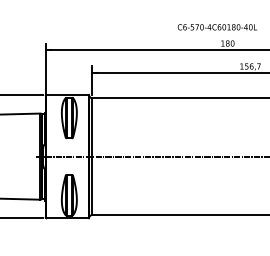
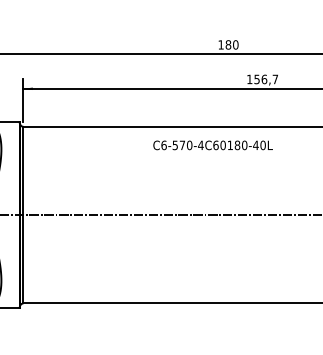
text: (217, 27) -> (213, 145), moved

